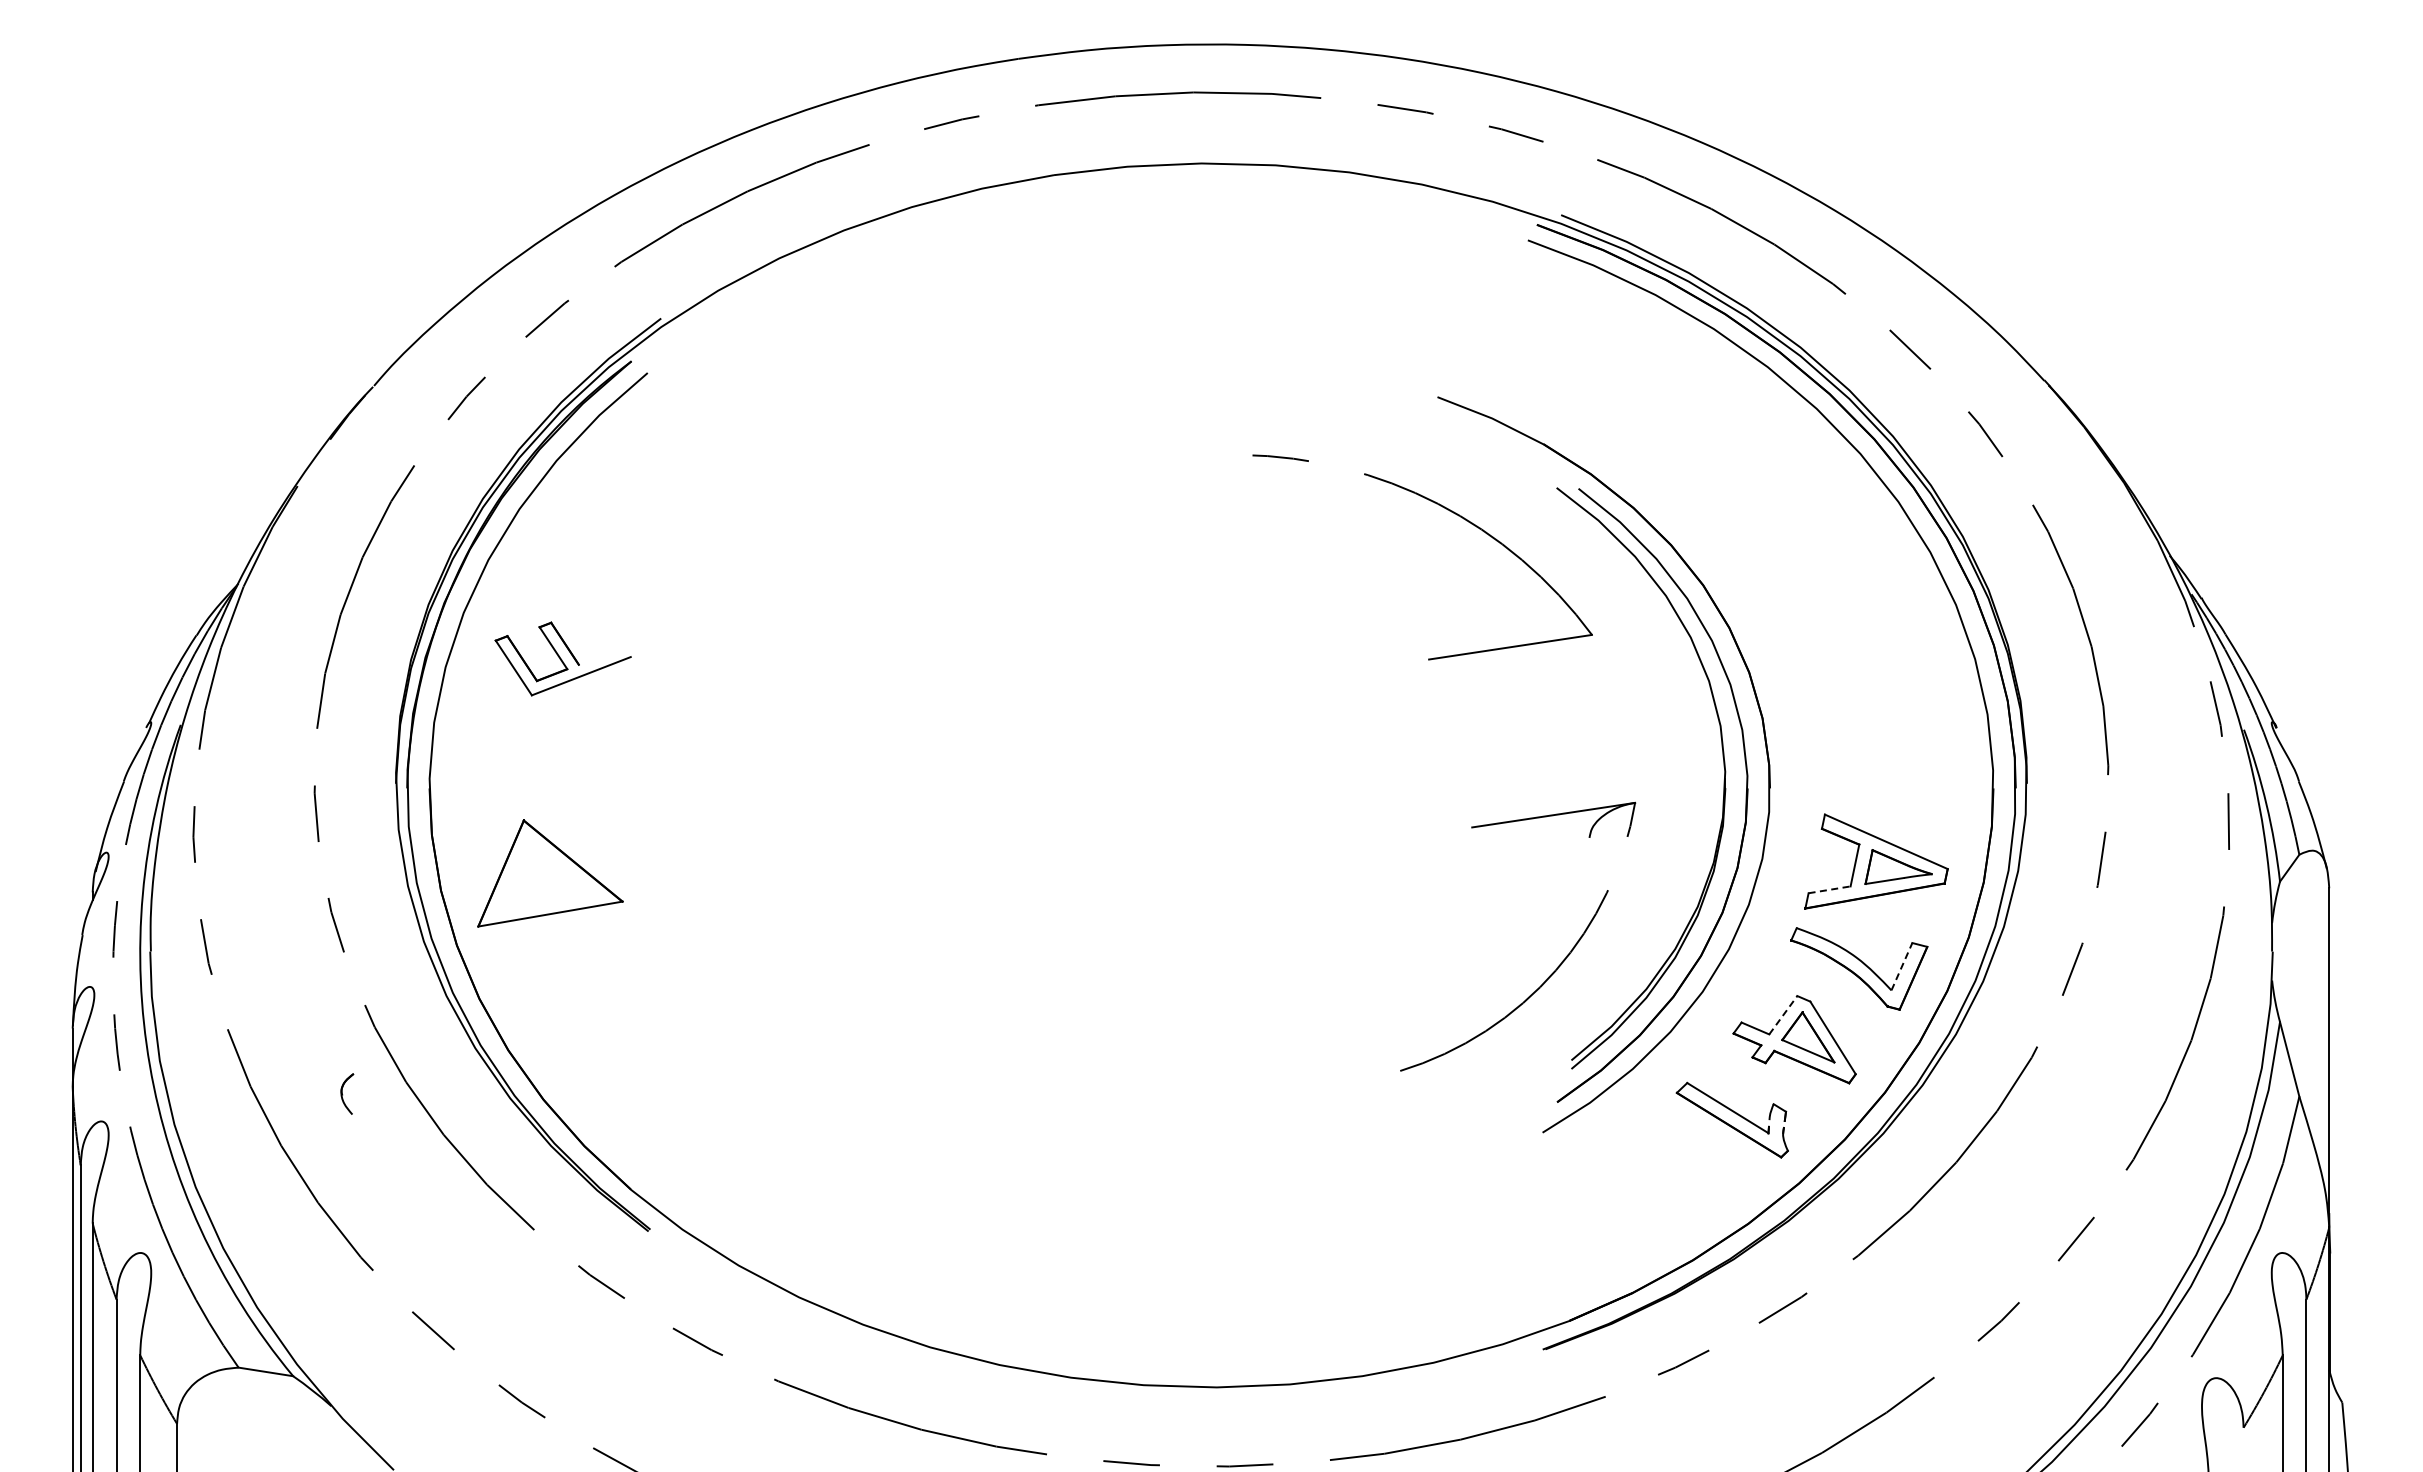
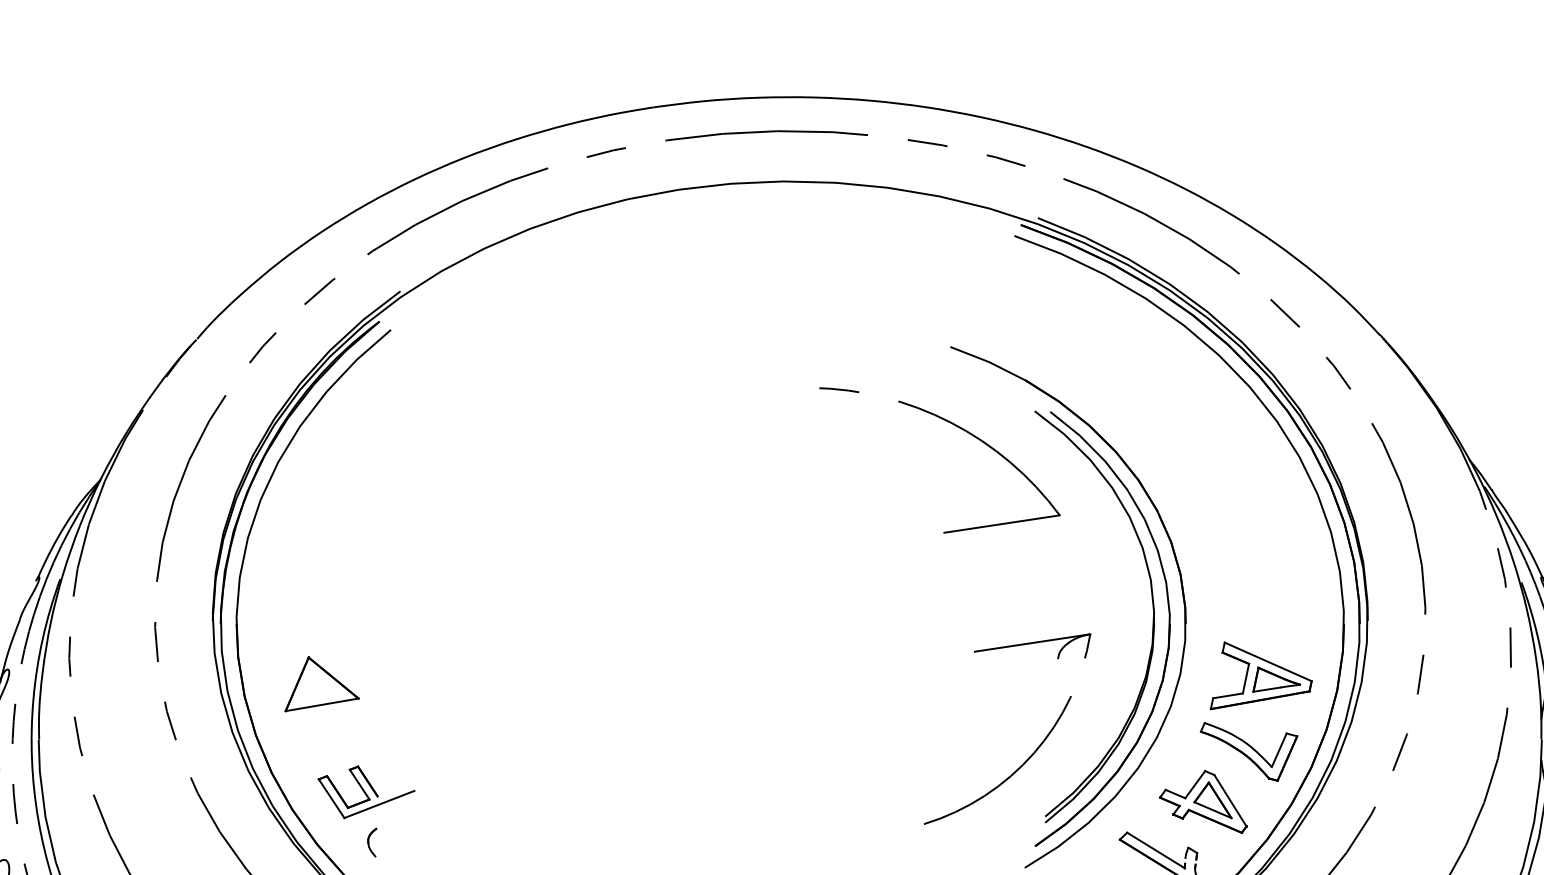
part: (562, 658) -> (366, 791), moved
part: (550, 873) -> (322, 684), size x0.71
line: (1830, 889) -> (1228, 695), dashed -> solid
line: (1901, 966) -> (1278, 750), dashed -> solid
line: (1783, 1015) -> (1195, 784), dashed -> solid
part: (347, 1093) -> (372, 842), moved

